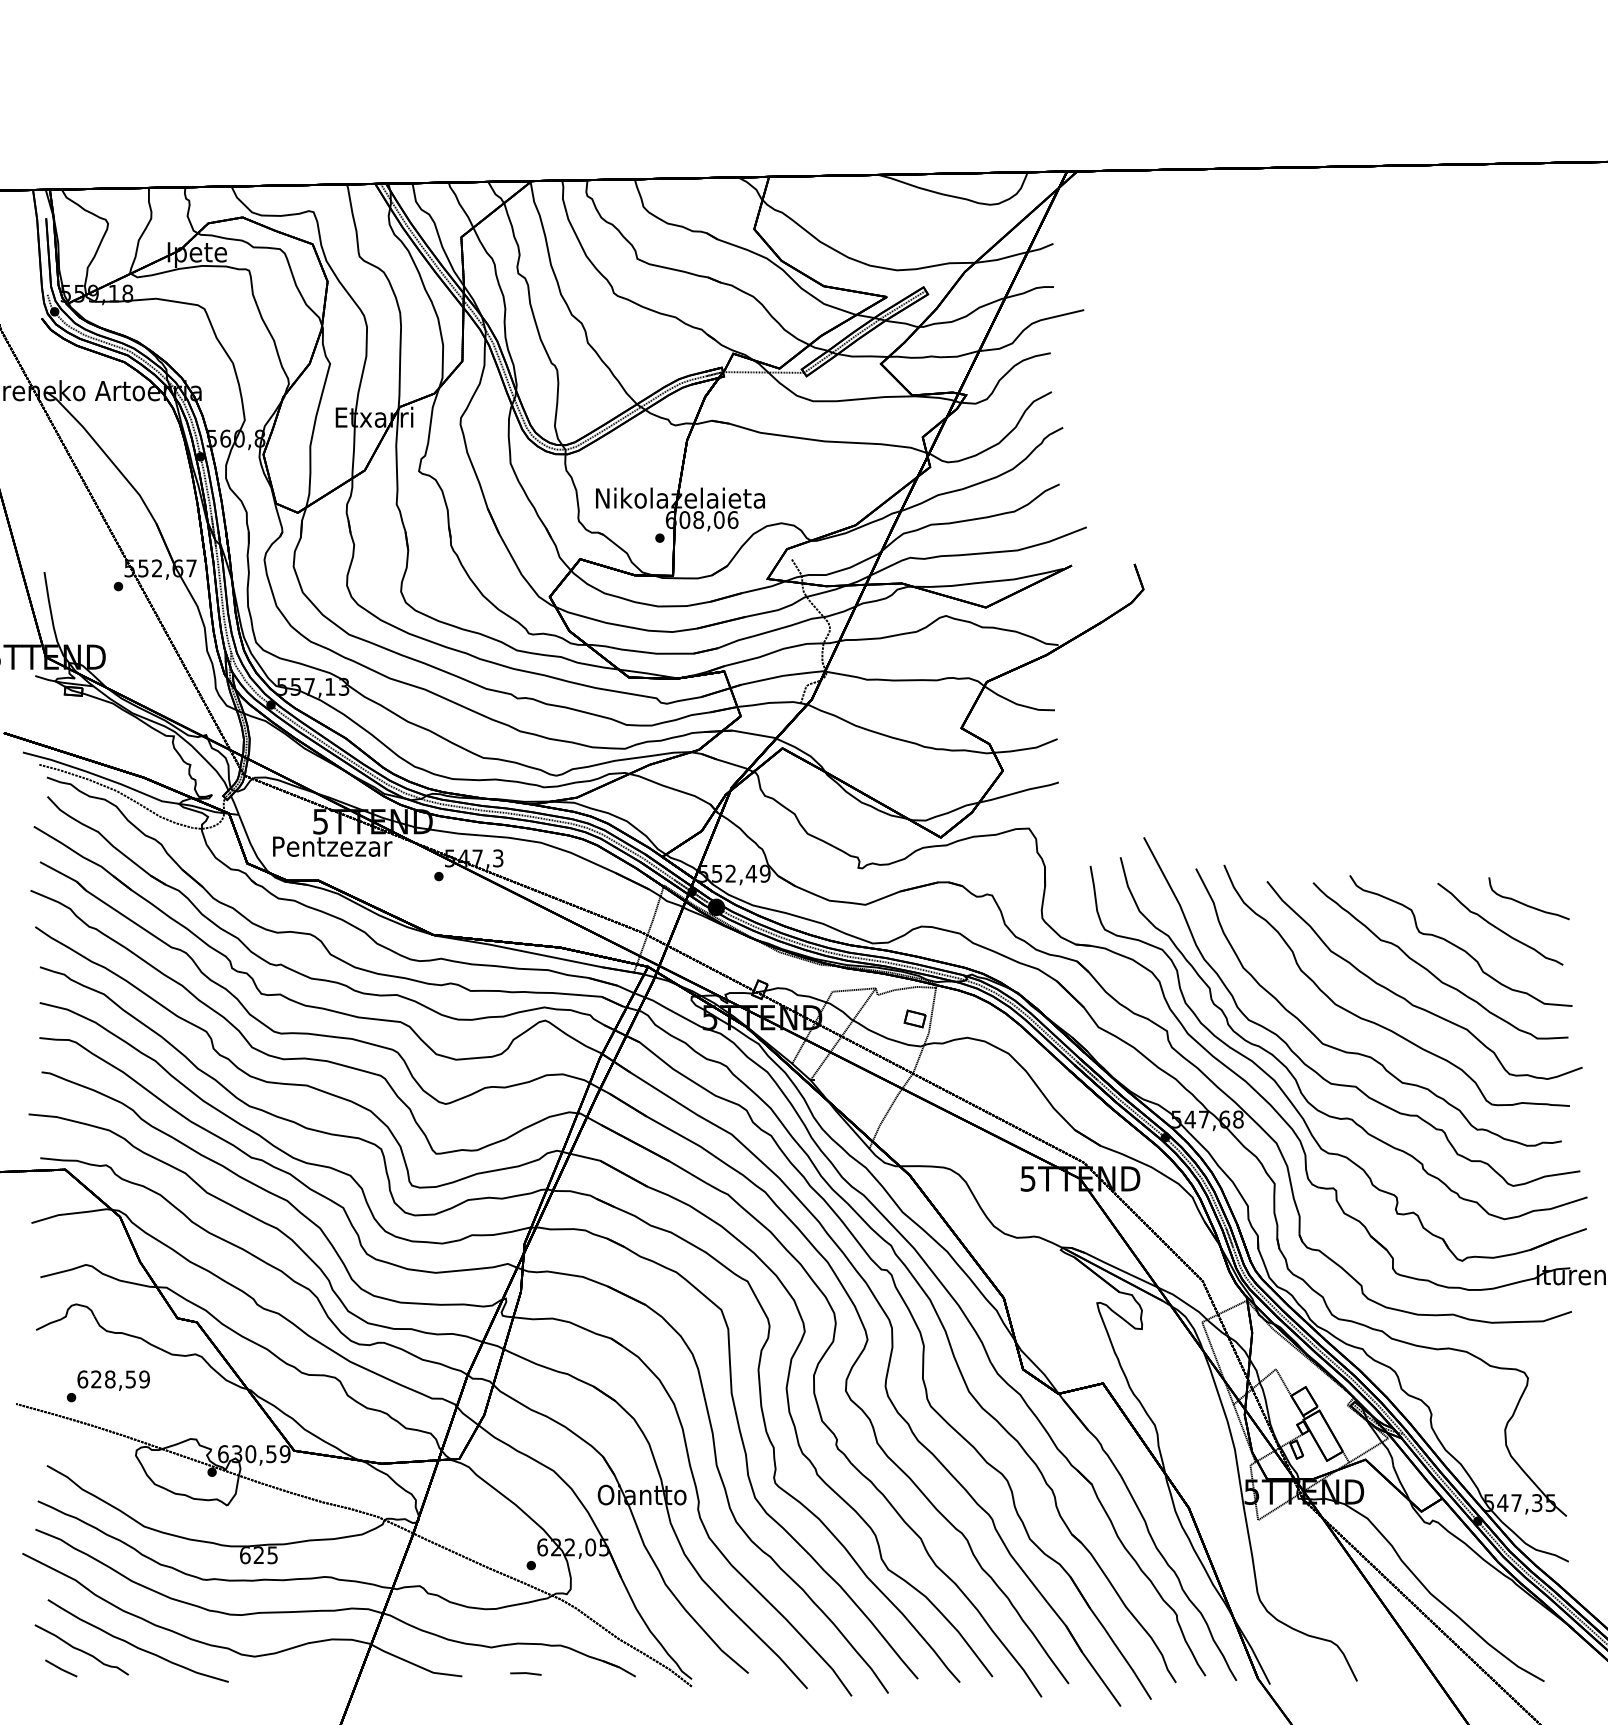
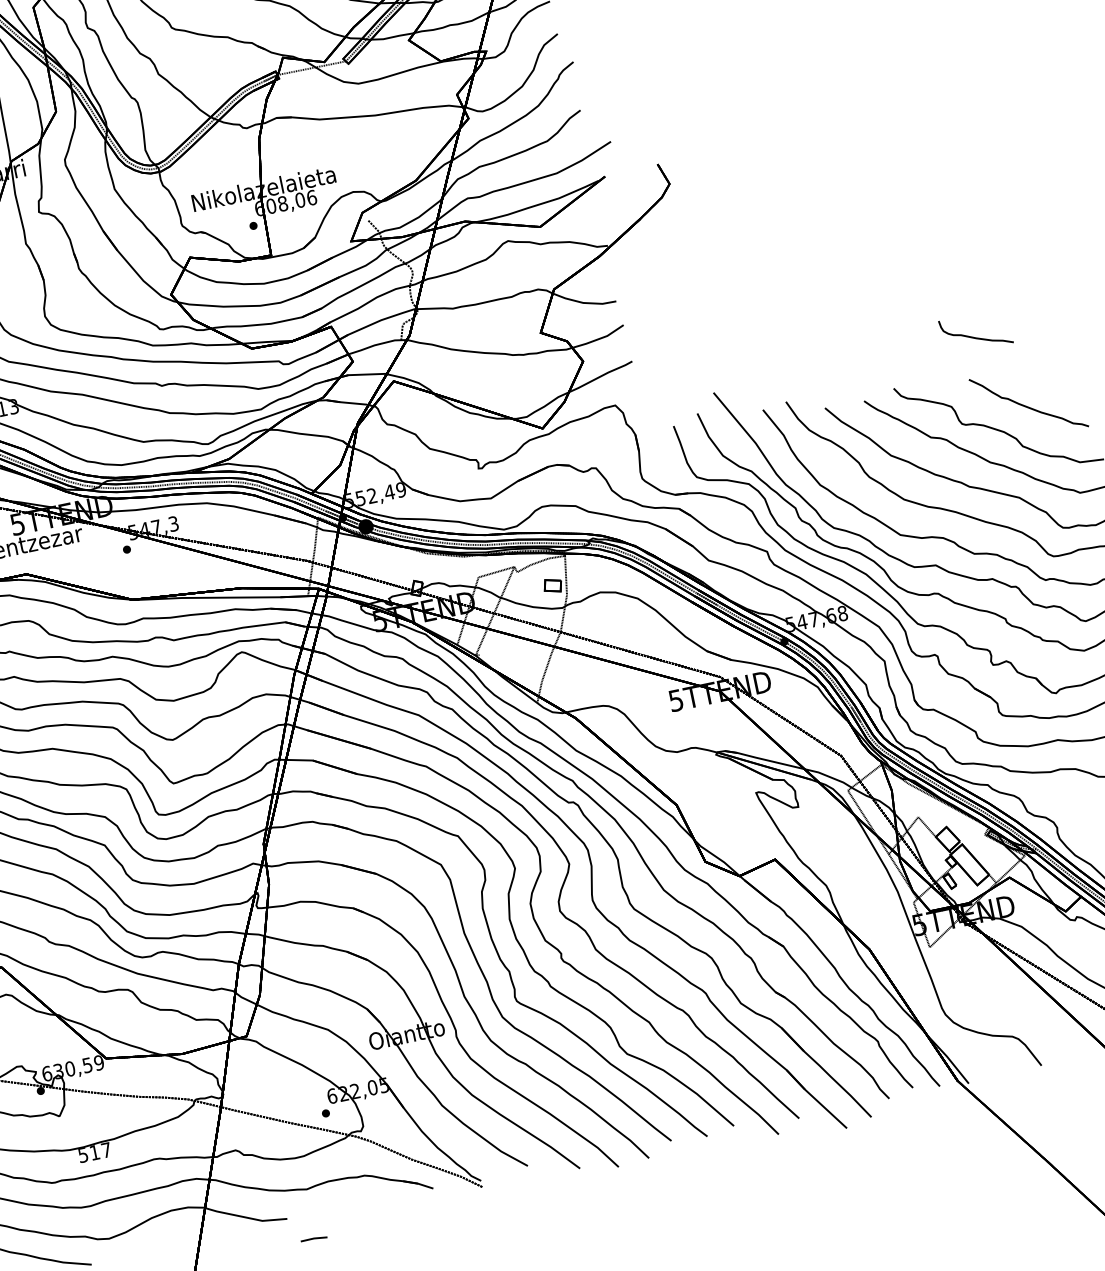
curve: (1527, 904) -> (975, 337), moved
text: (258, 1555) -> (94, 1152), 625 -> 517
line: (525, 1673) -> (313, 1238), moved

